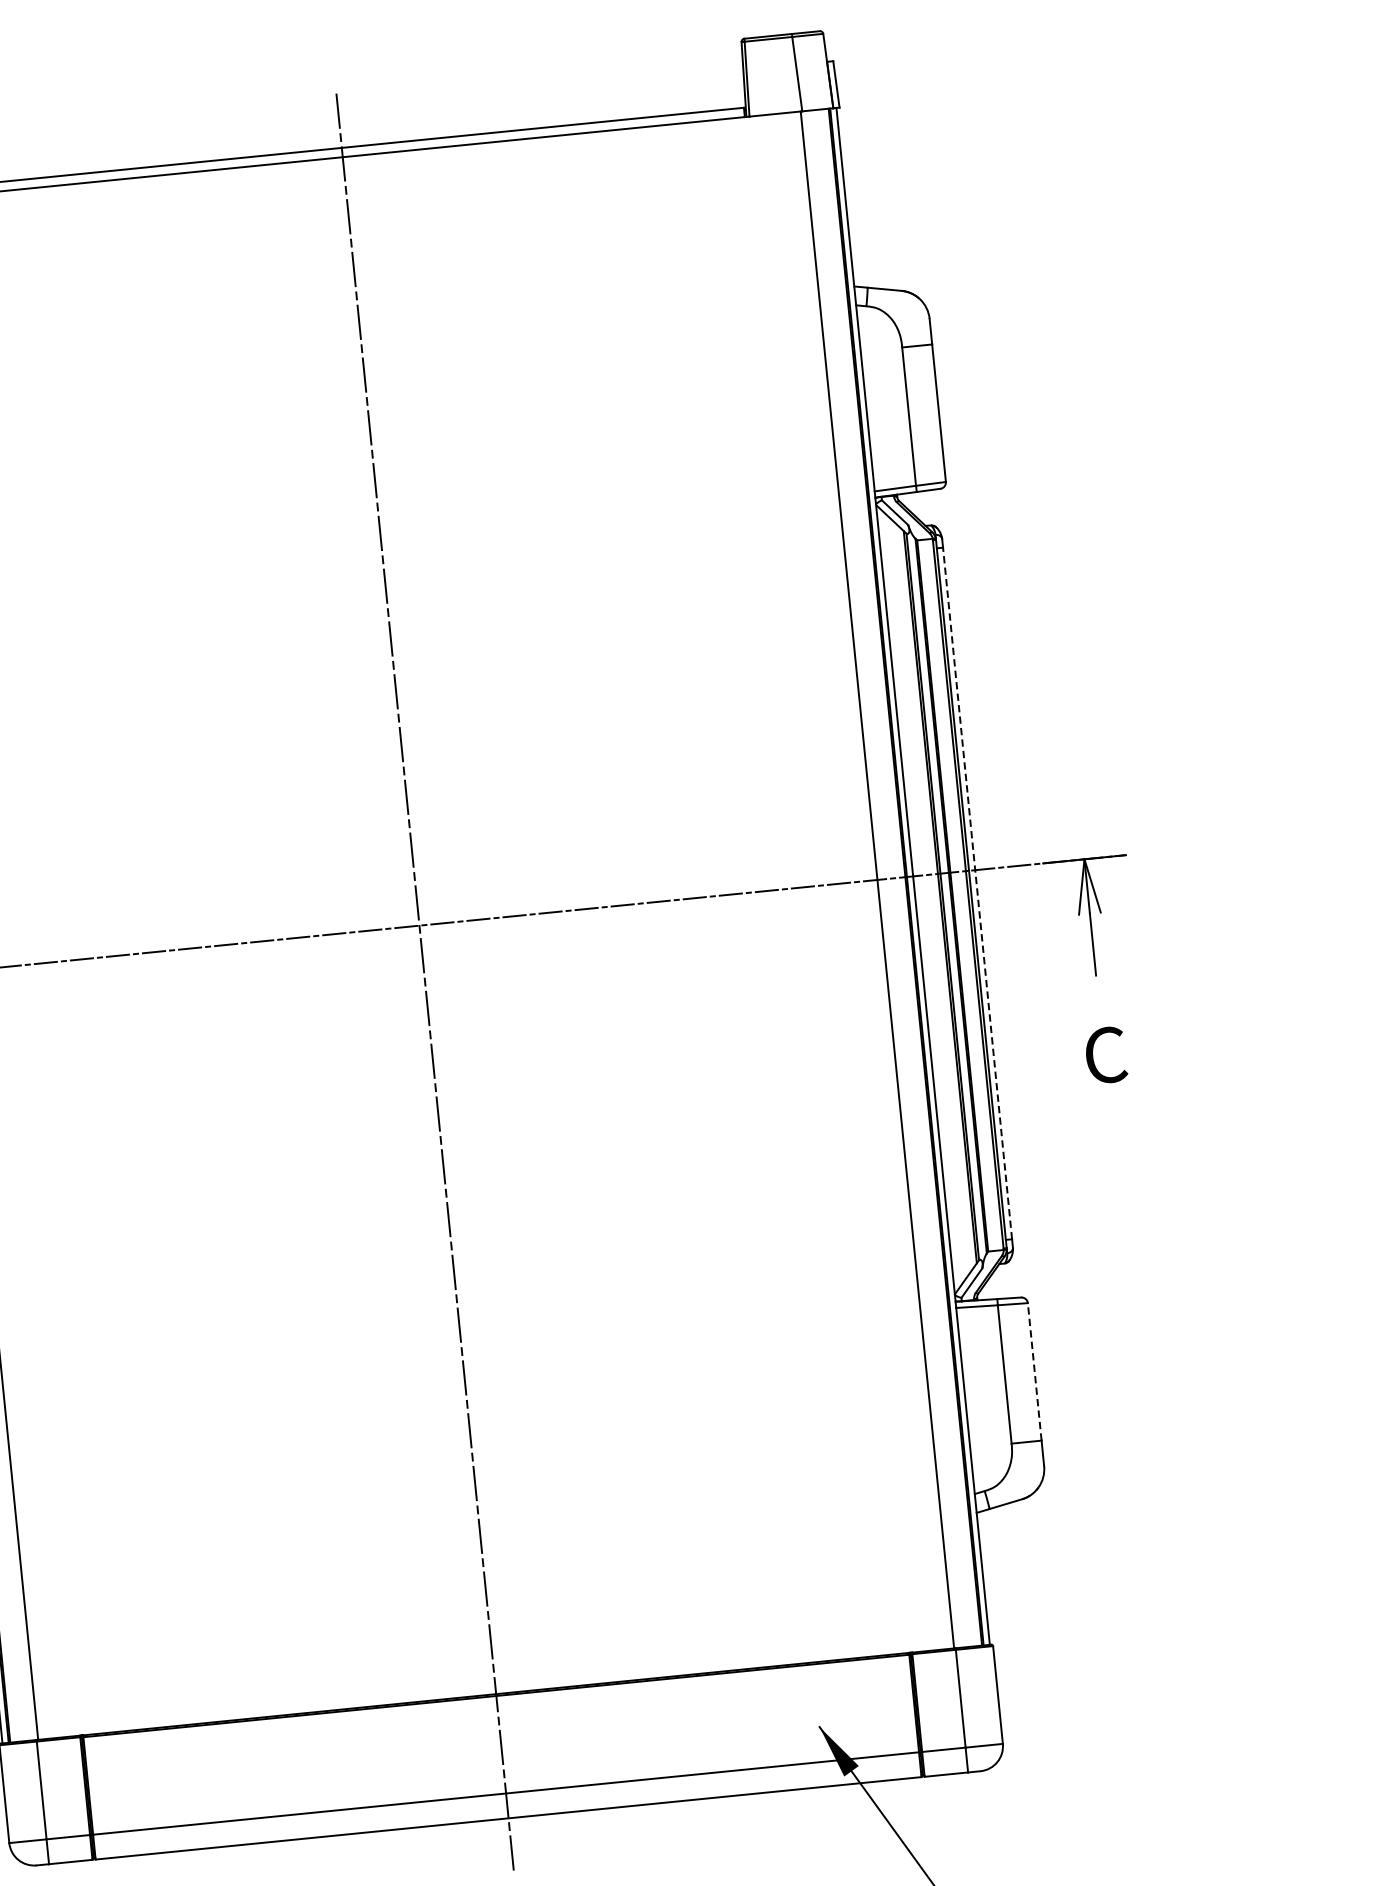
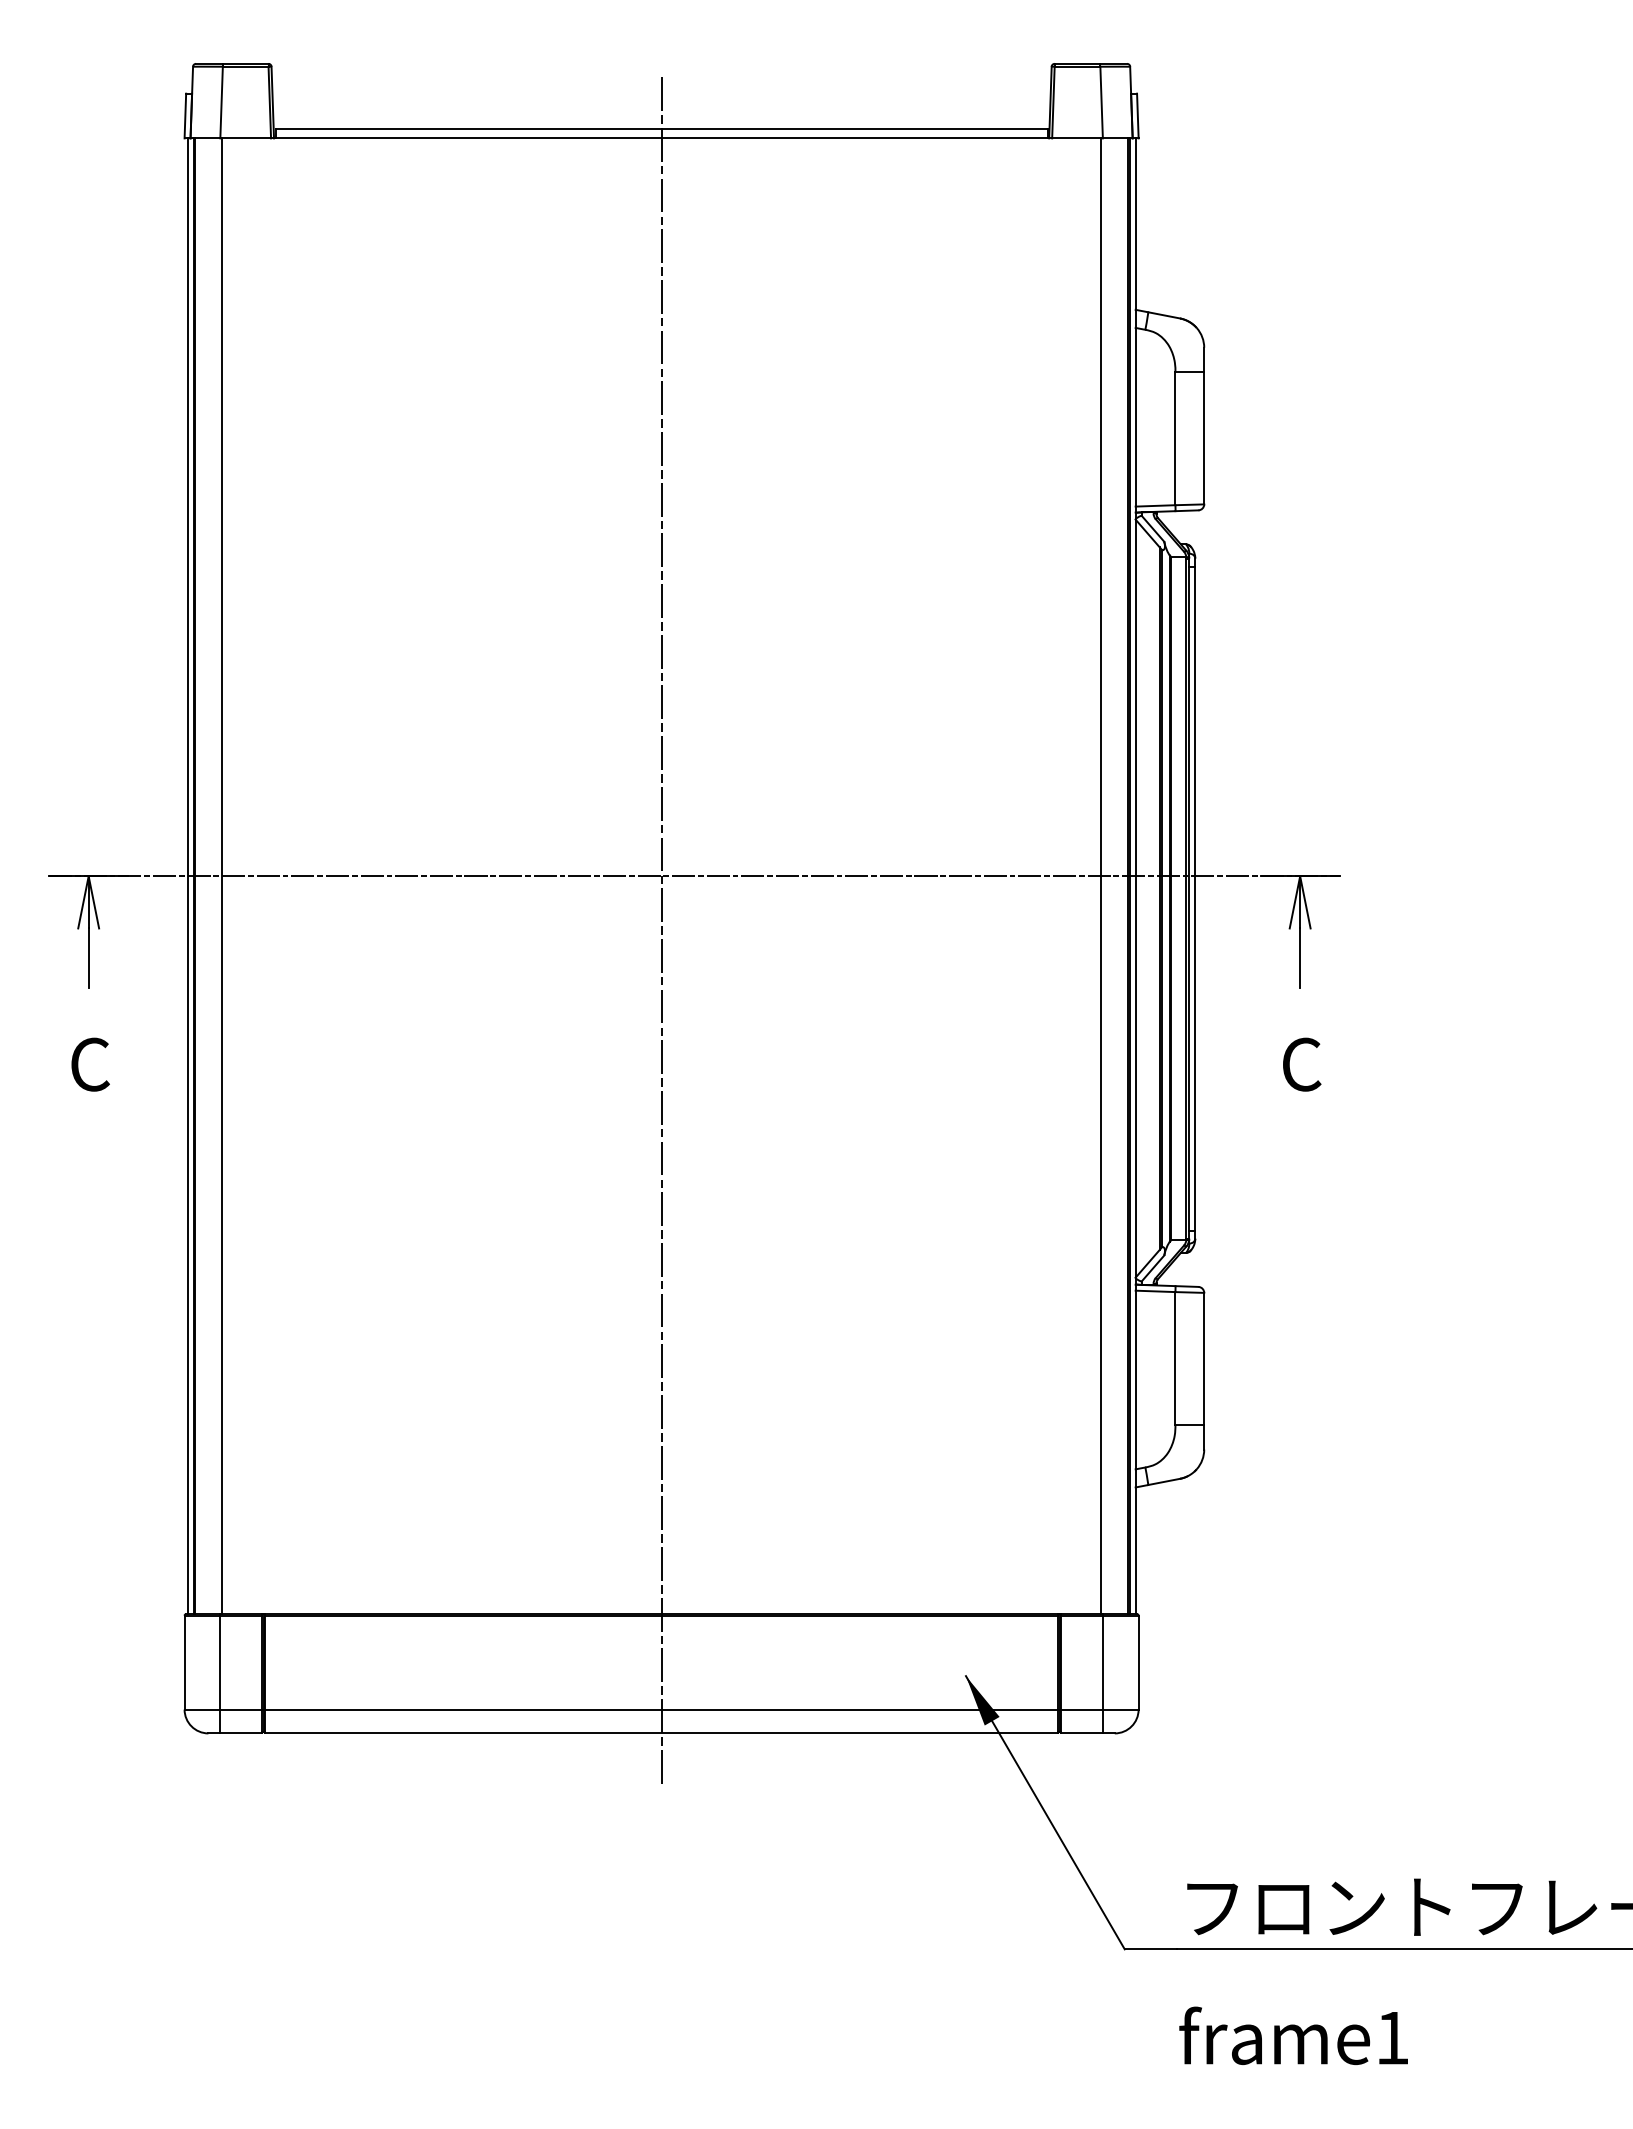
line: (977, 893) -> (1195, 898), dashed -> solid
line: (1034, 1371) -> (1204, 1358), dashed -> solid

